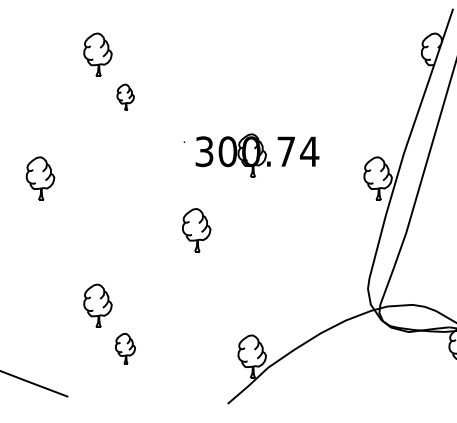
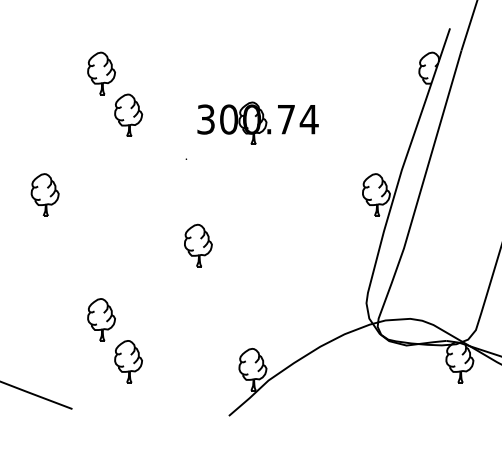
part: (125, 96) -> (128, 114), size x1.67
part: (256, 154) -> (257, 122), moved
part: (125, 348) -> (128, 361), size x1.43

